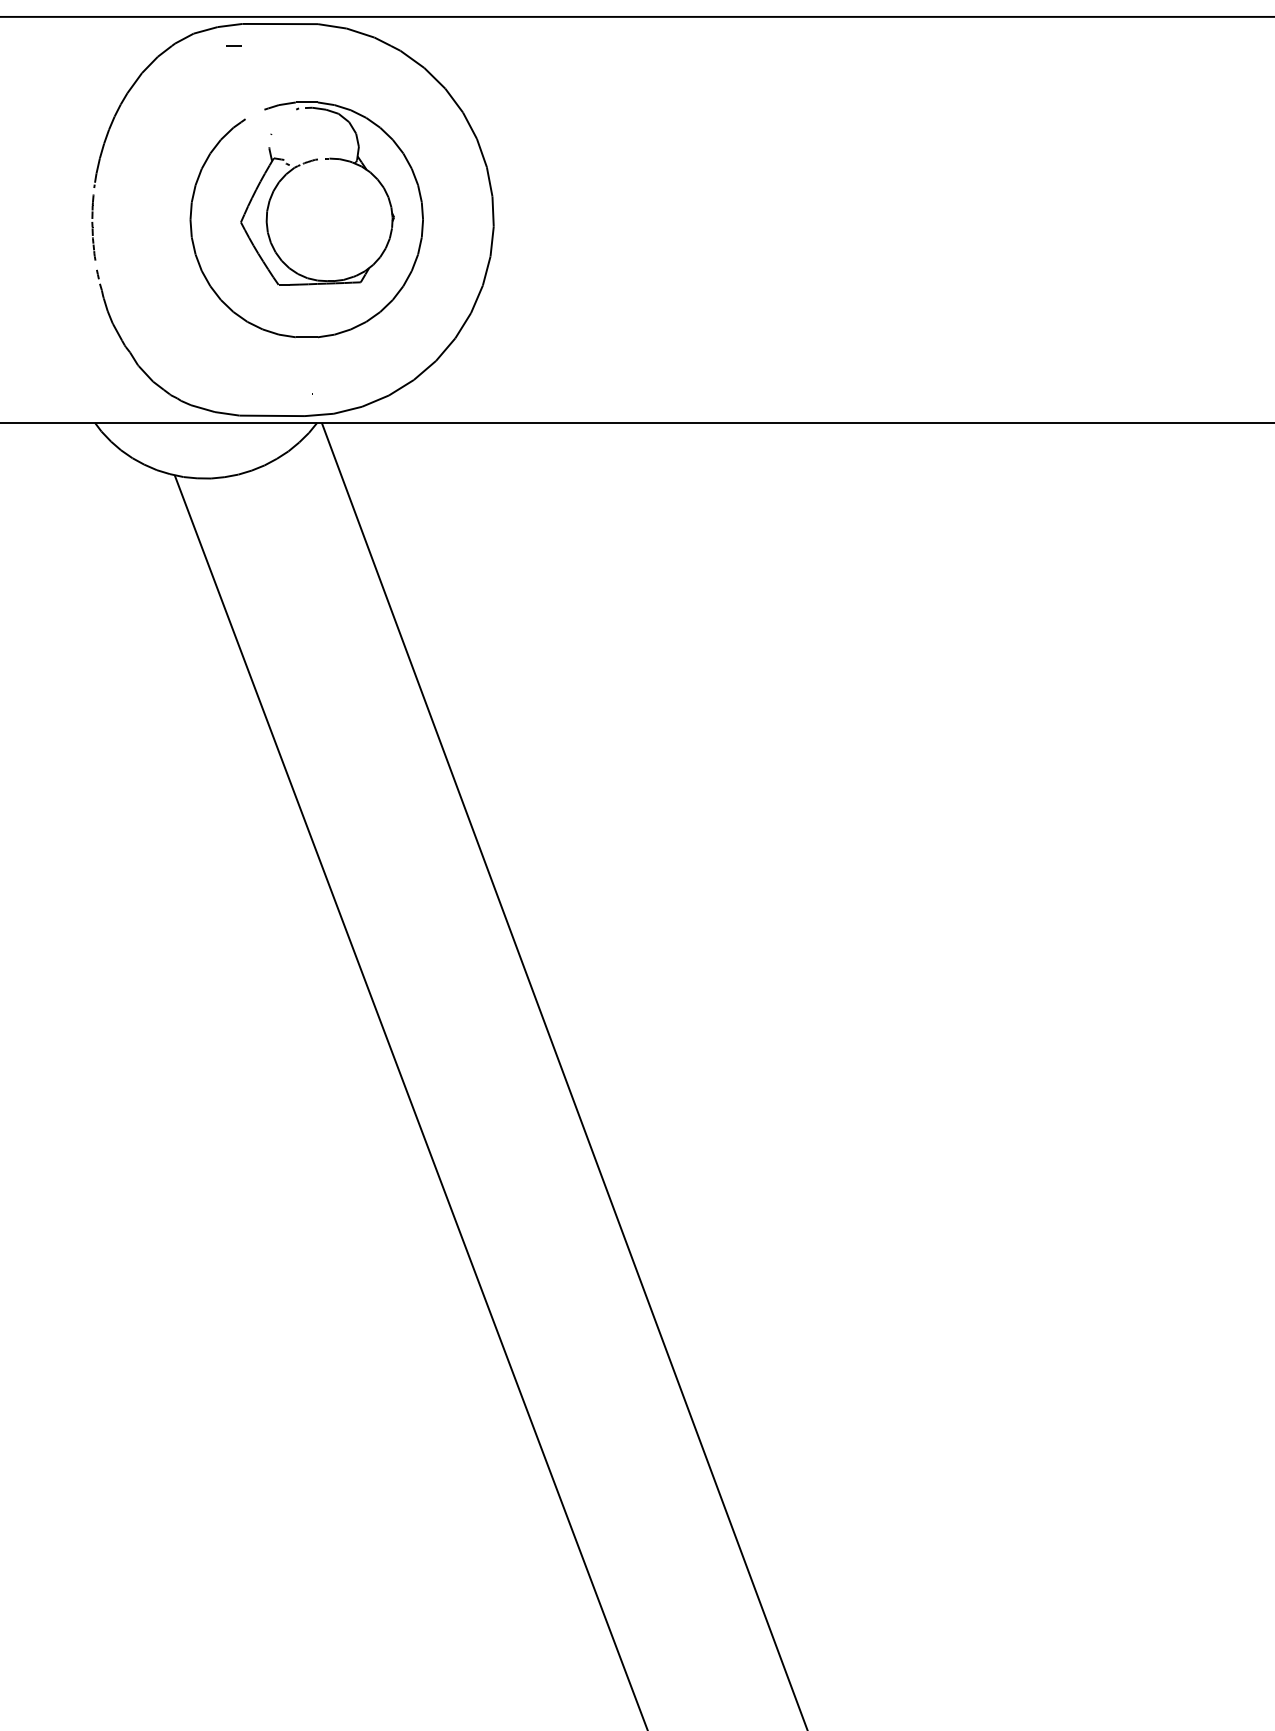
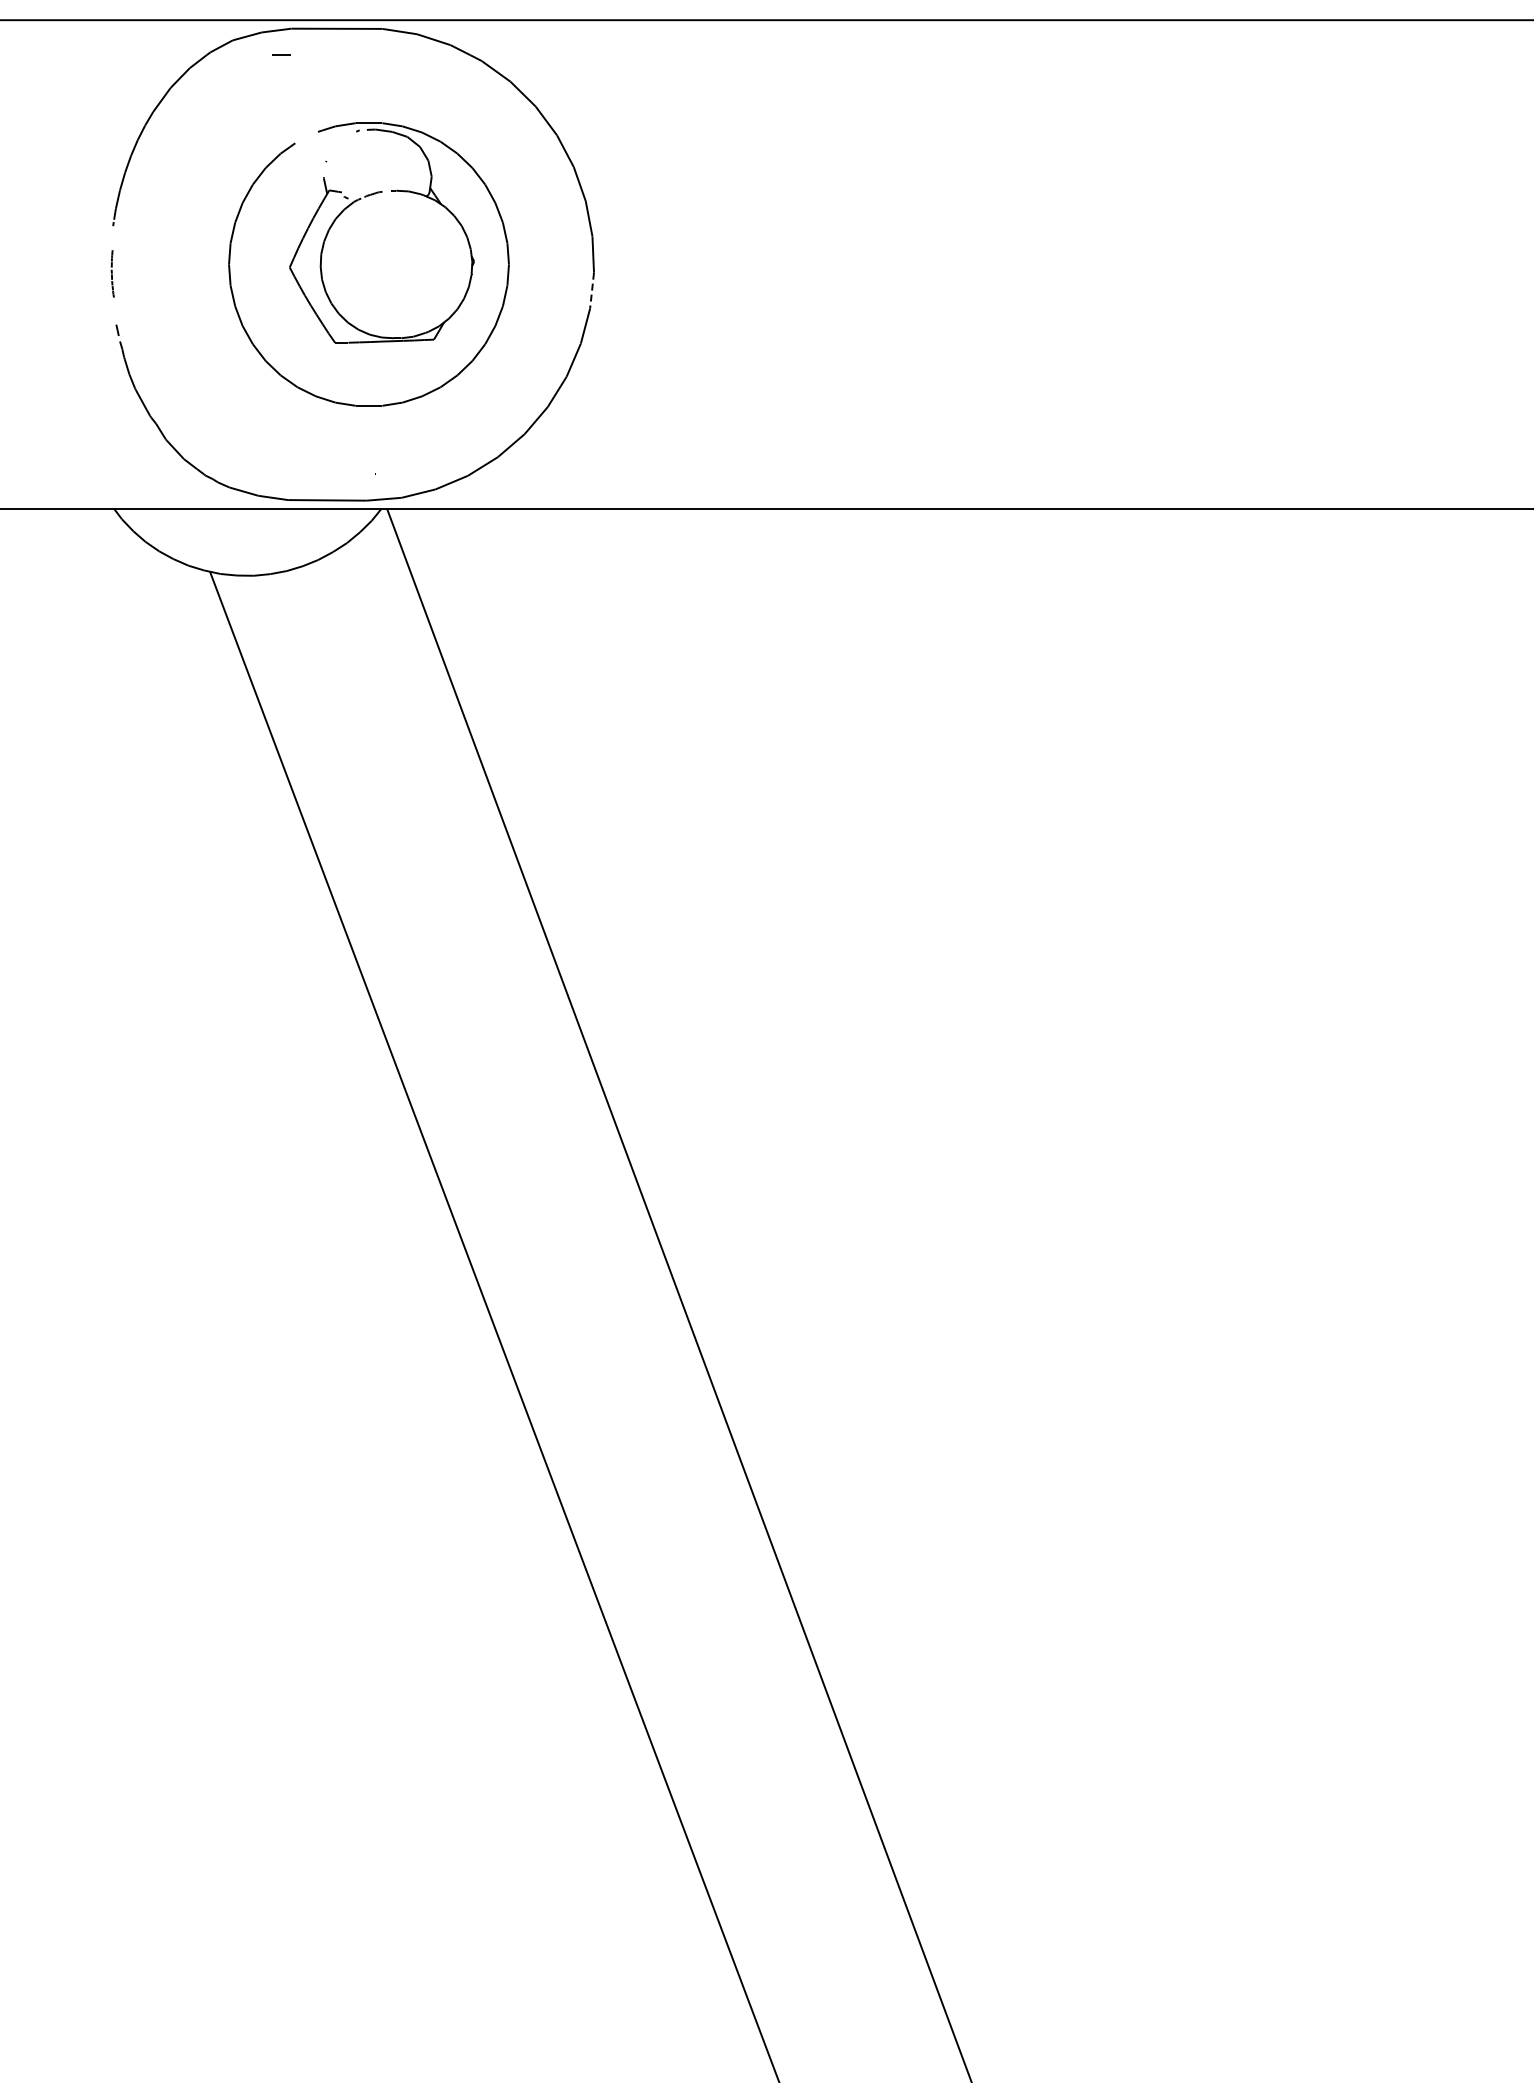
part: (93, 227) -> (112, 273), size x0.6
line: (492, 242) -> (592, 291), solid -> dashed

